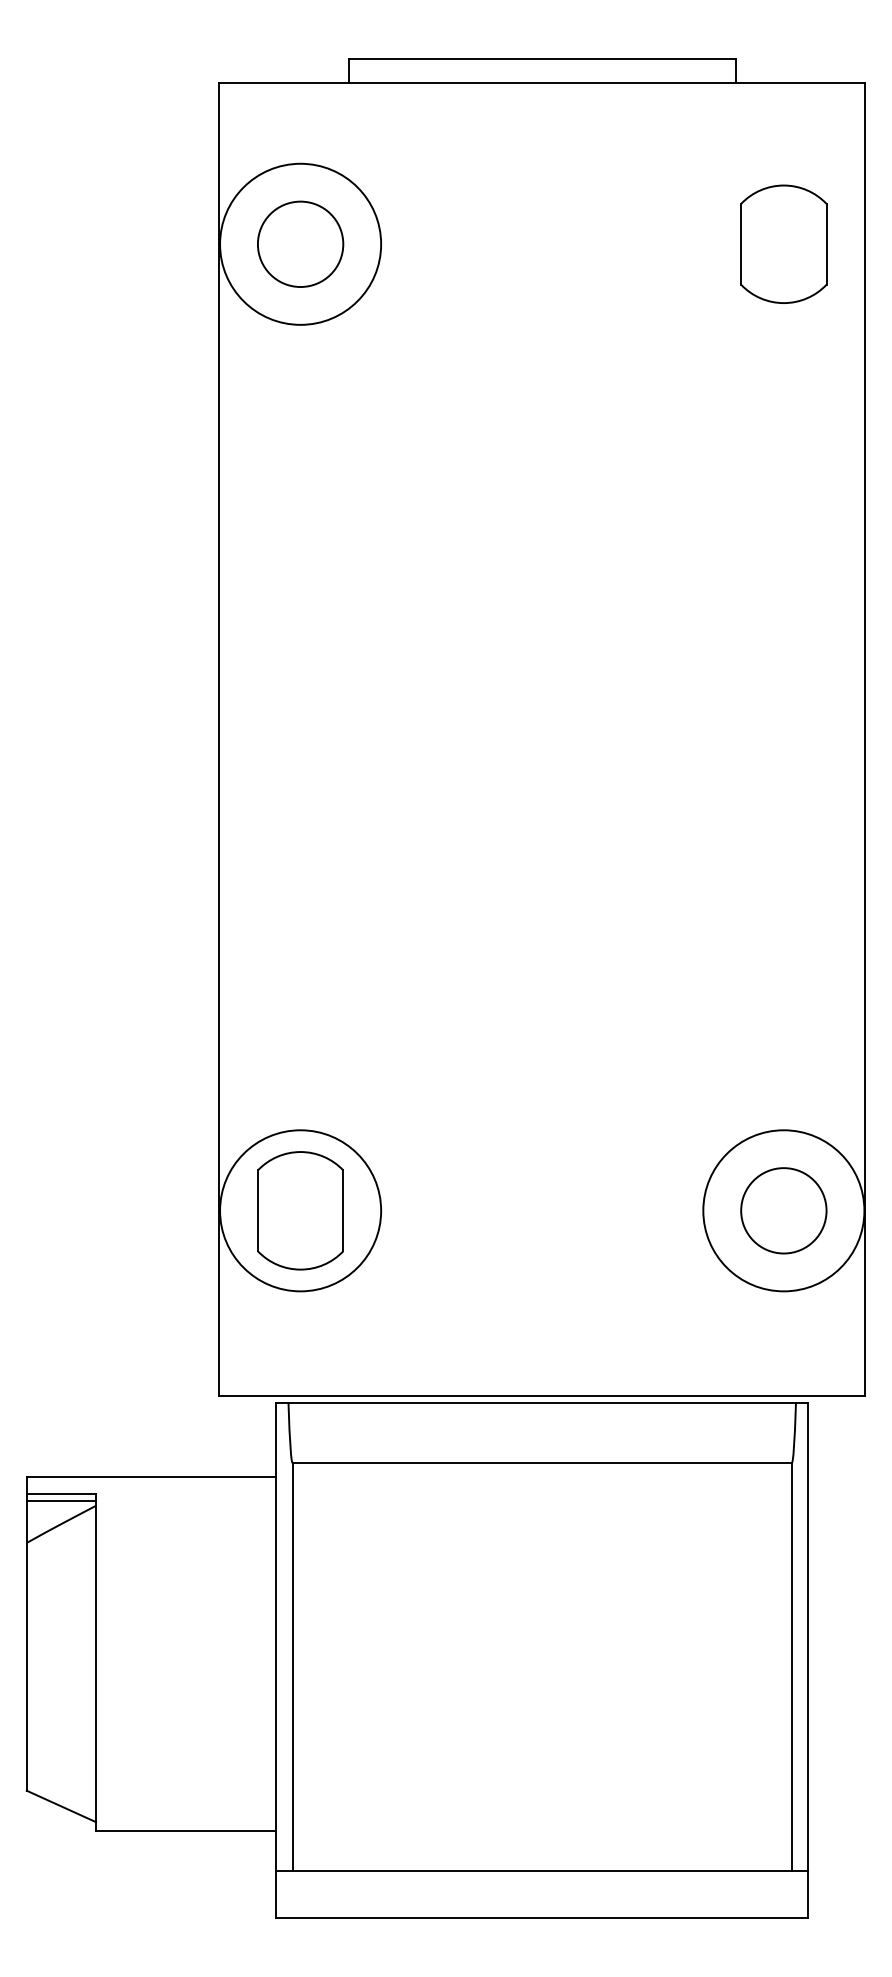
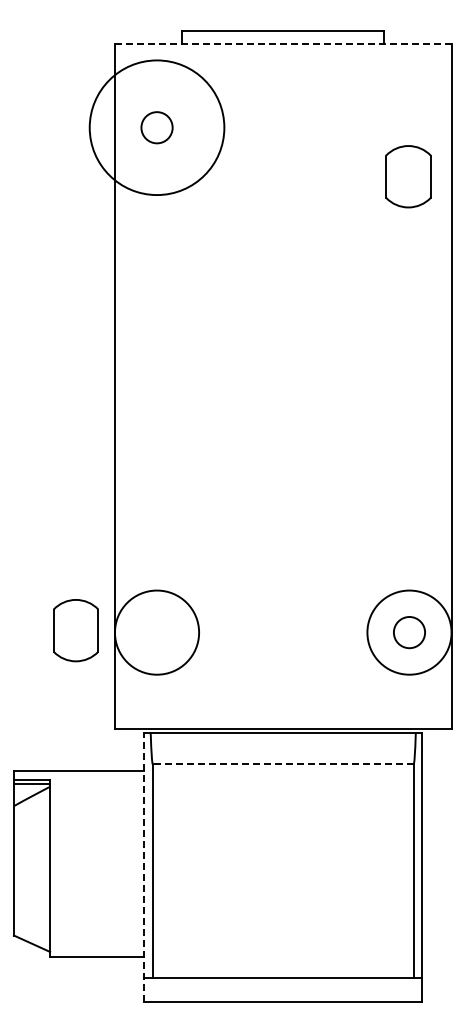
line: (542, 83) -> (283, 43), solid -> dashed
circle: (299, 243) -> (156, 127), size x0.7
circle: (299, 243) -> (156, 127), size x1.6
part: (783, 243) -> (408, 176), moved
part: (299, 1210) -> (75, 630), moved
circle: (783, 1210) -> (409, 632), size x0.7
line: (540, 1463) -> (282, 764), solid -> dashed
line: (276, 1660) -> (144, 867), solid -> dashed

